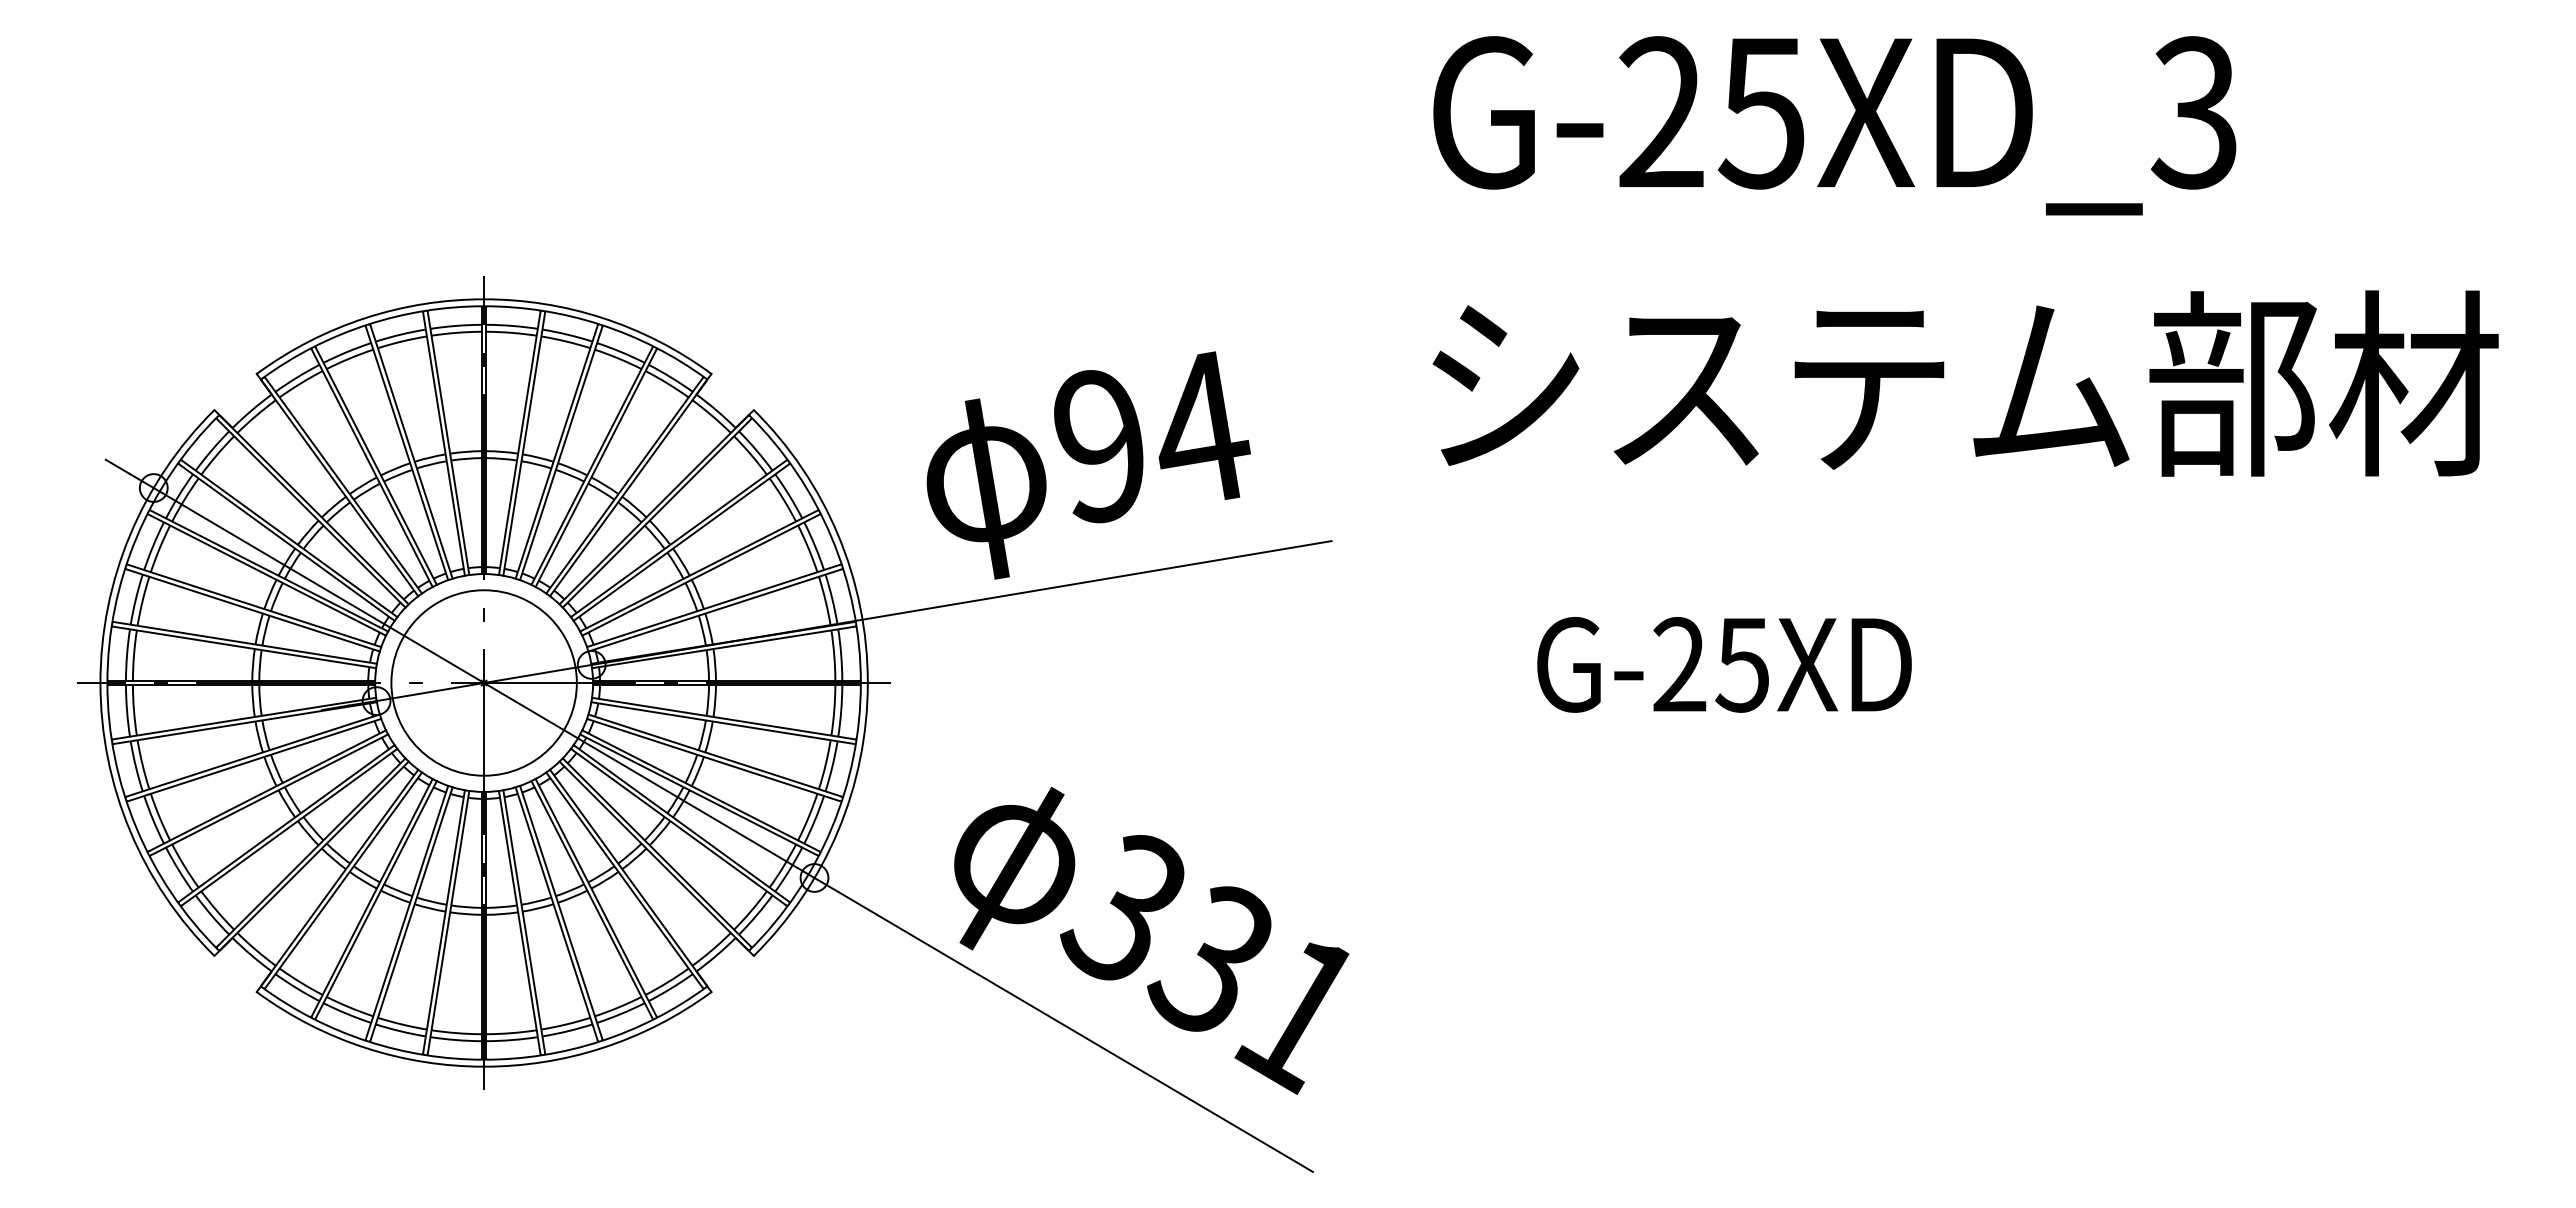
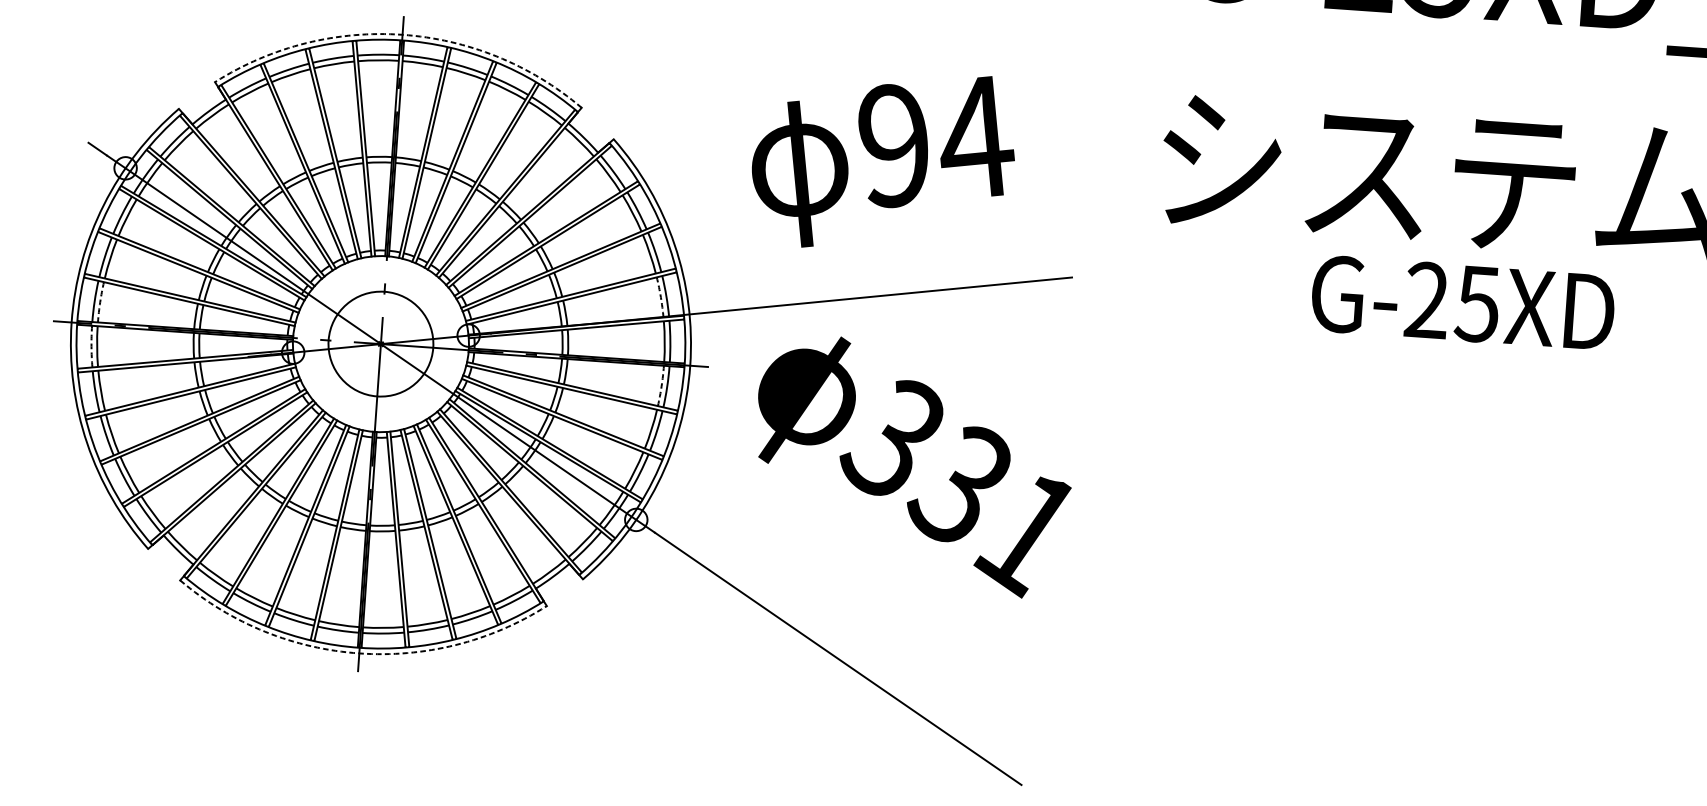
arc: (484, 299) -> (402, 34), solid -> dashed
text: (1088, 465) -> (883, 160), moved
arc: (825, 601) -> (660, 297), solid -> dashed
arc: (134, 655) -> (100, 302), solid -> dashed
text: (1724, 664) -> (1463, 302), moved
circle: (483, 682) -> (380, 343), size x0.7
arc: (834, 710) -> (661, 386), solid -> dashed
arc: (127, 711) -> (91, 346), solid -> dashed
text: (1151, 940) -> (913, 465), moved
arc: (484, 1066) -> (359, 653), solid -> dashed

